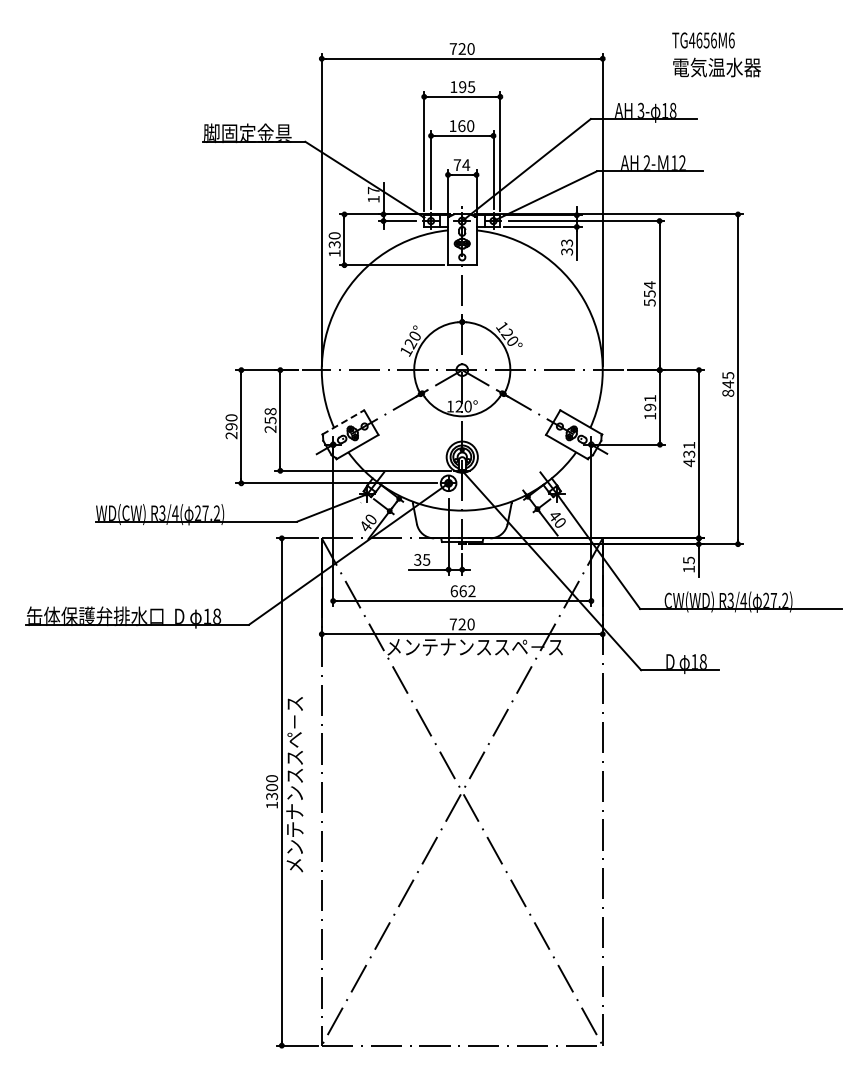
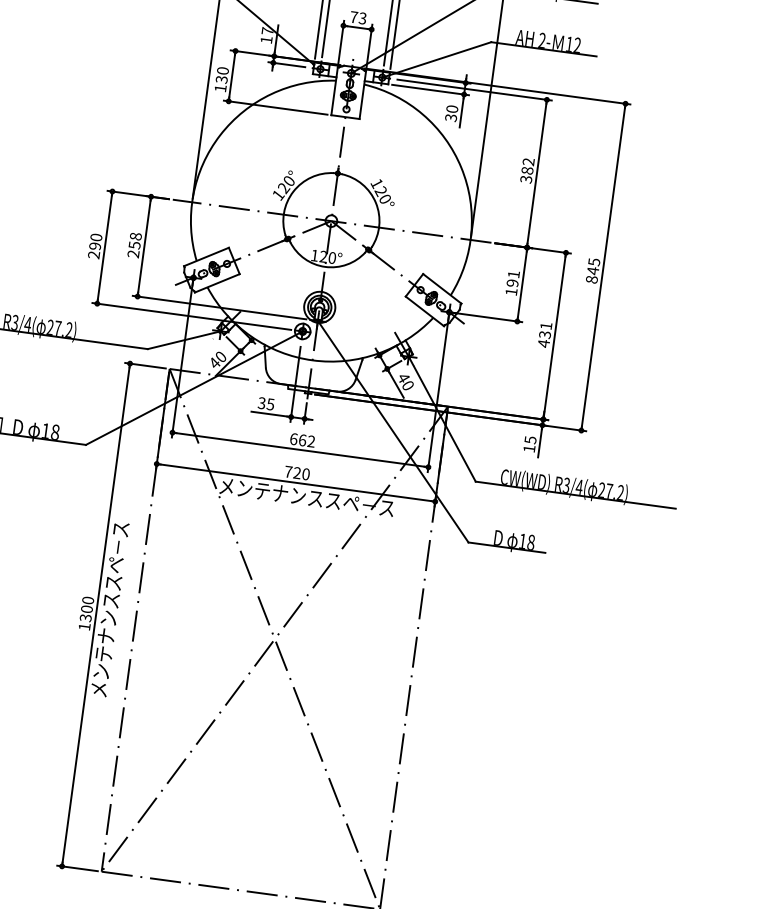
text: (466, 165) -> (363, 18), 74 -> 73
text: (566, 242) -> (451, 108), 33 -> 30
text: (649, 293) -> (527, 170), 554 -> 382
line: (343, 422) -> (206, 257), dashed -> solid

